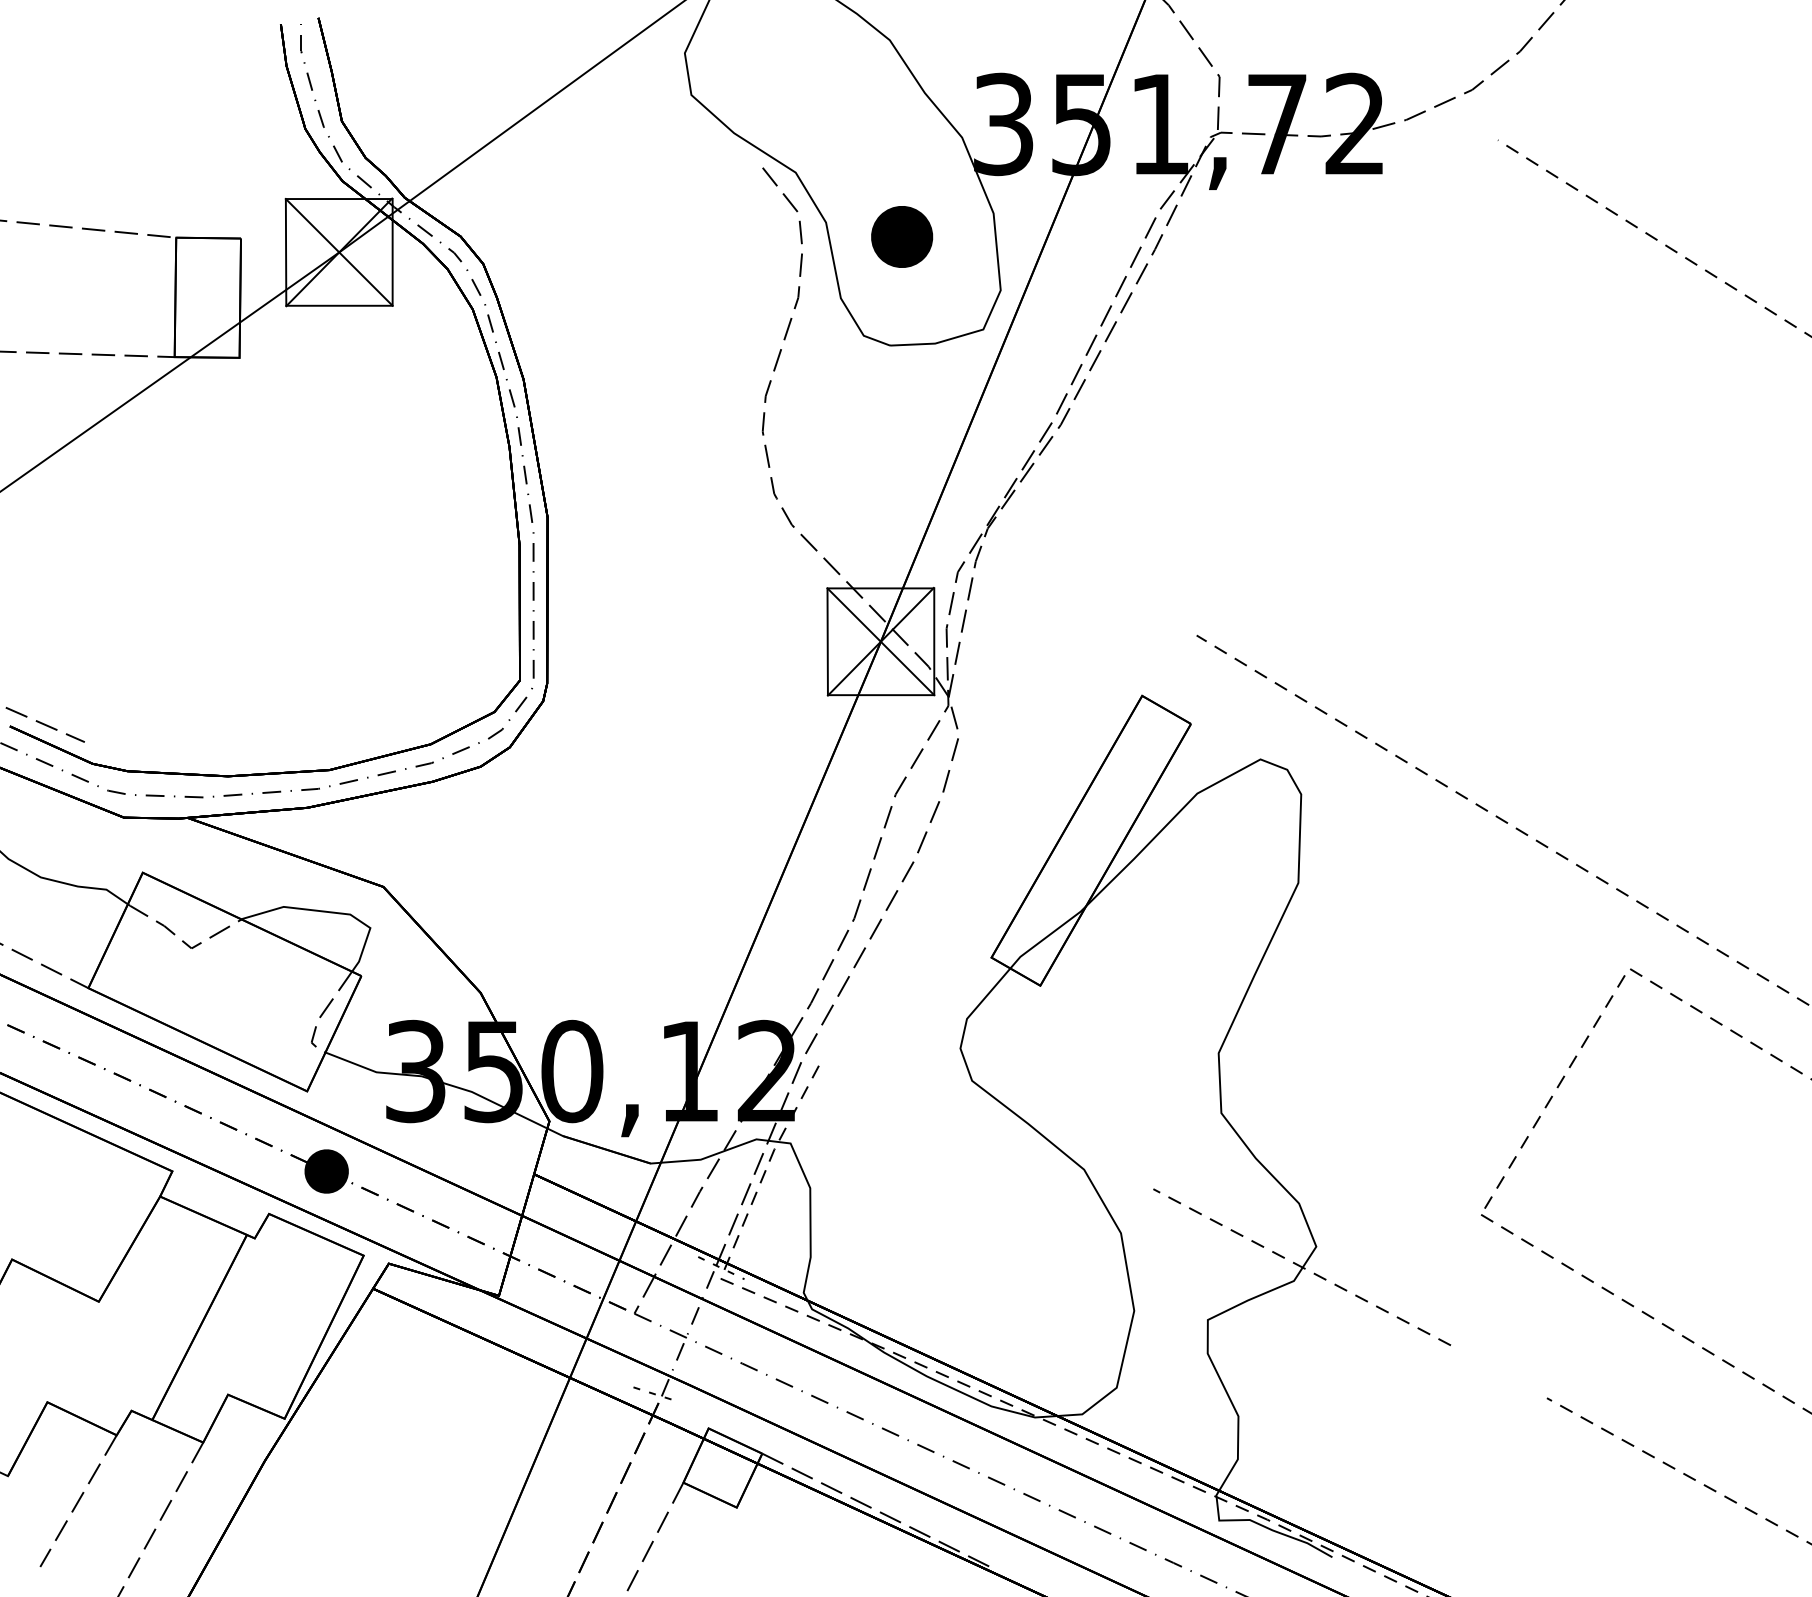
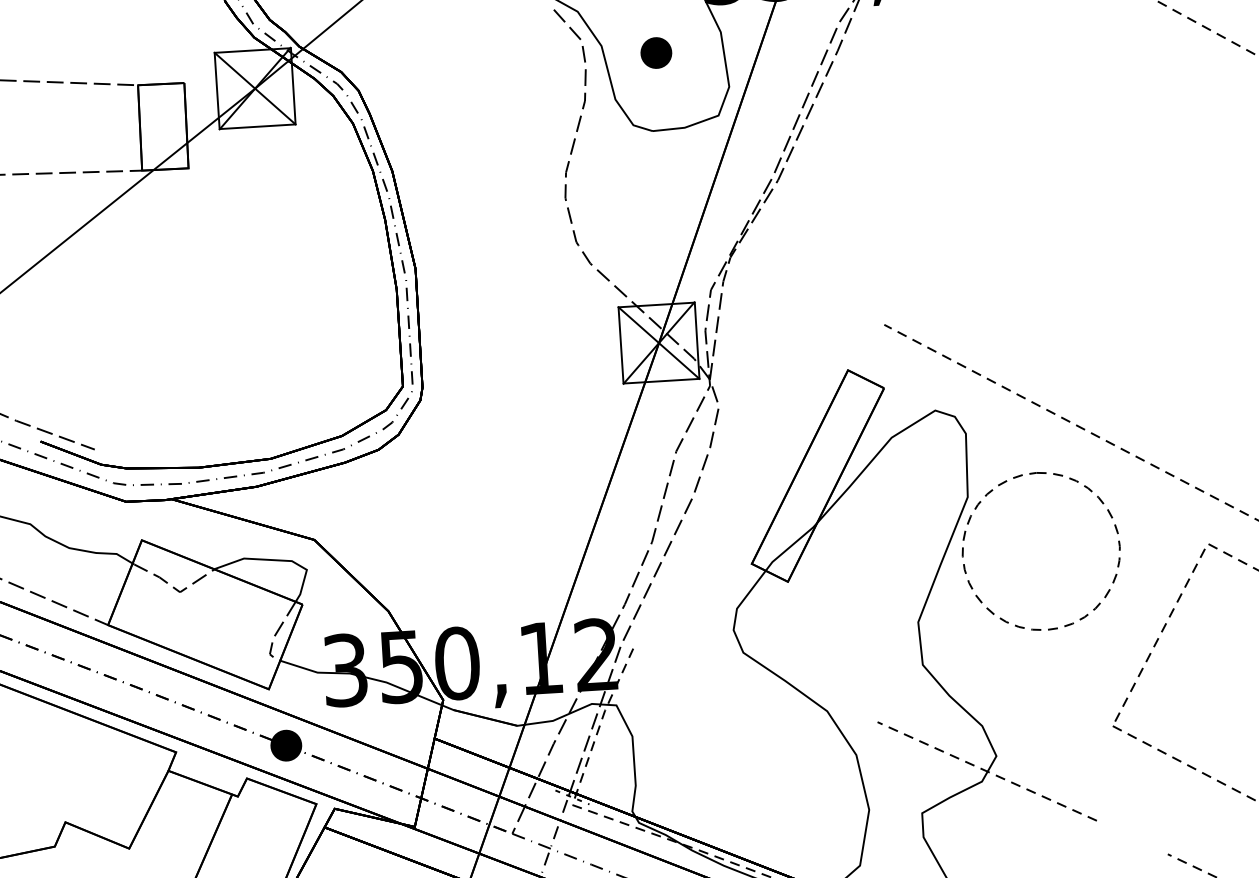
part: (901, 236) -> (656, 52), size x0.71
part: (1445, 868) -> (1072, 480), added

